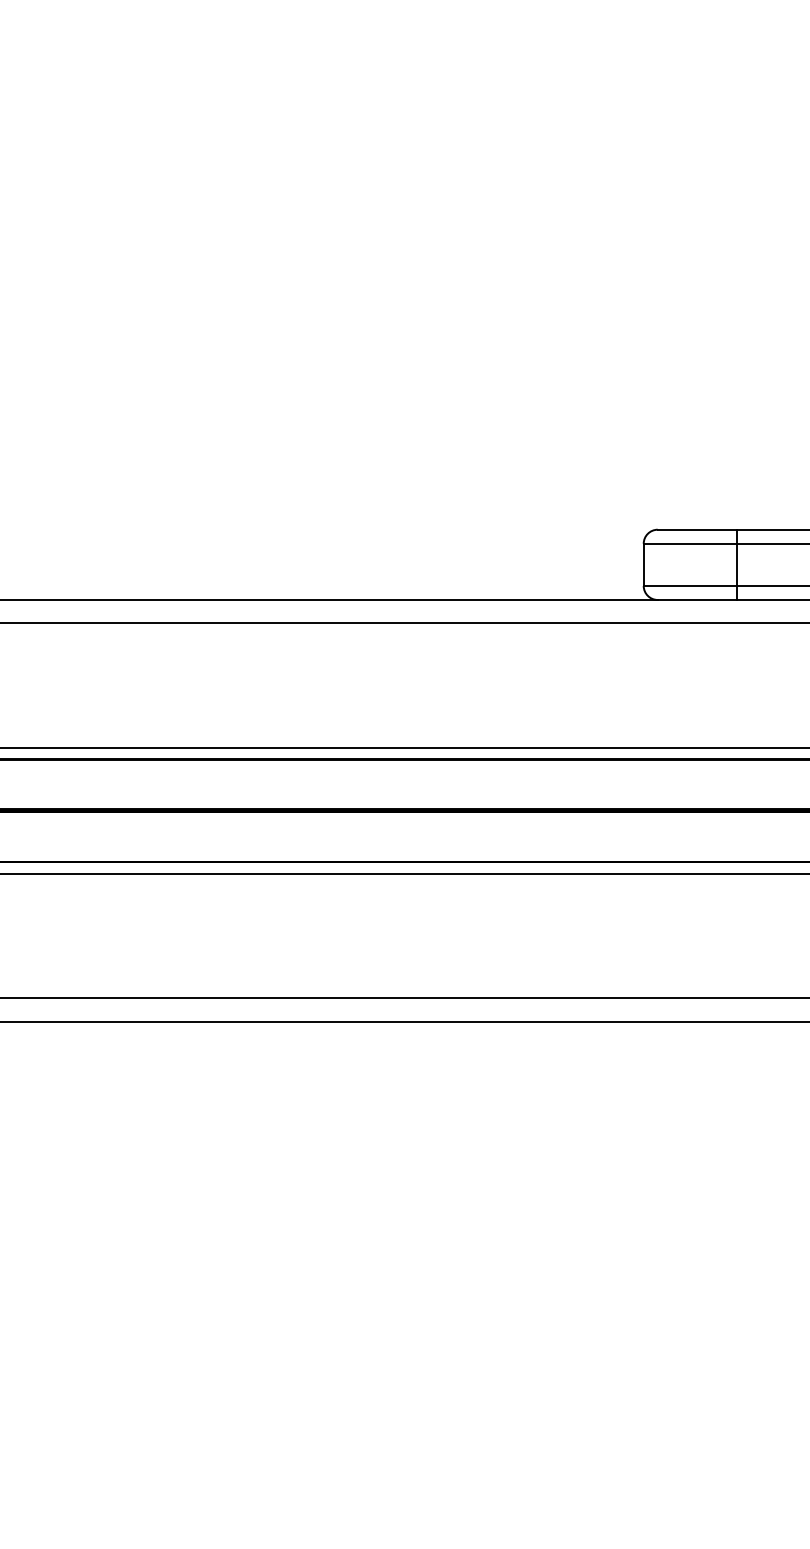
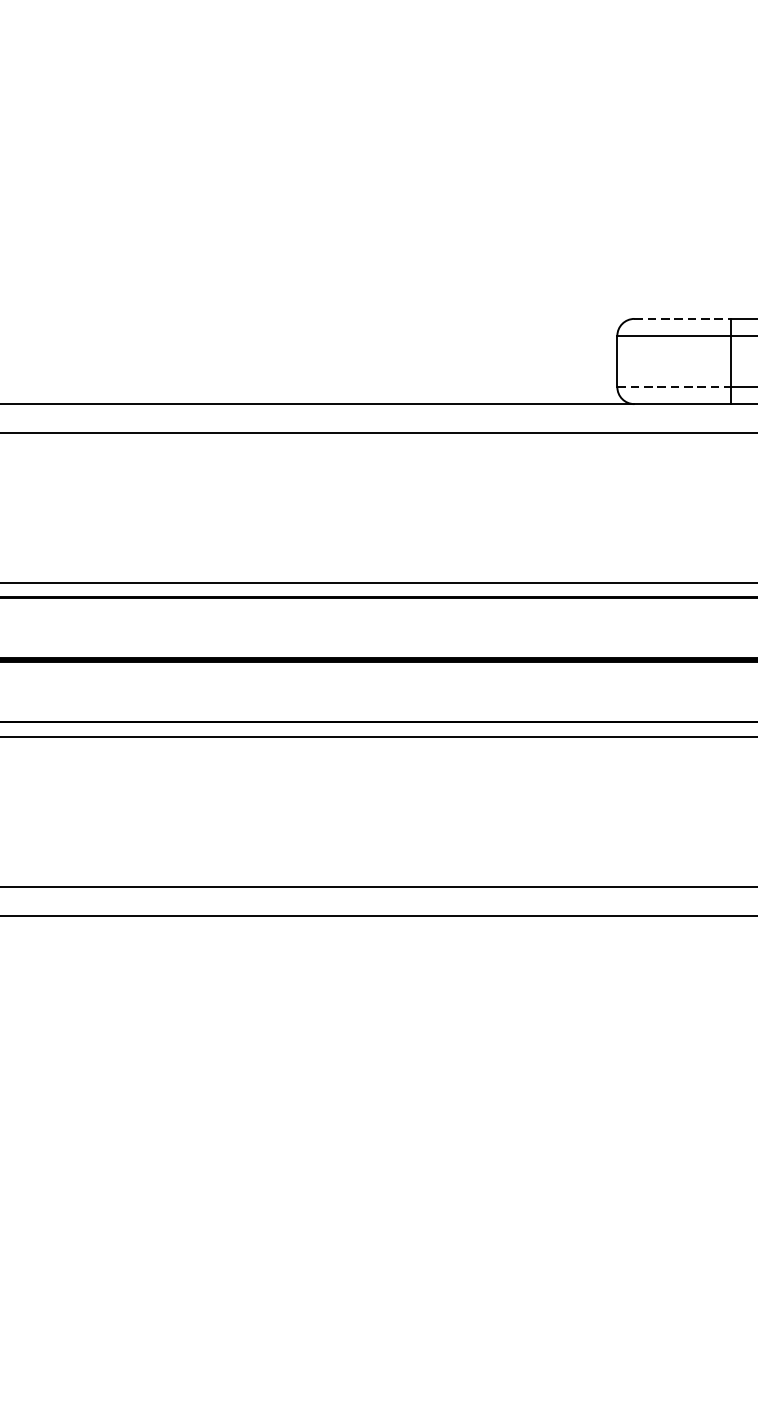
line: (697, 529) -> (682, 318), solid -> dashed
line: (690, 585) -> (674, 386), solid -> dashed

